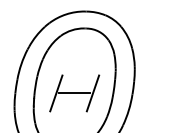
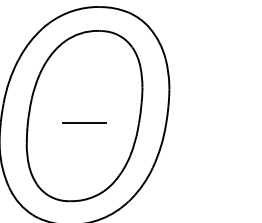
line: (56, 93) -> (58, 122), removed
line: (93, 93) -> (110, 122), removed

